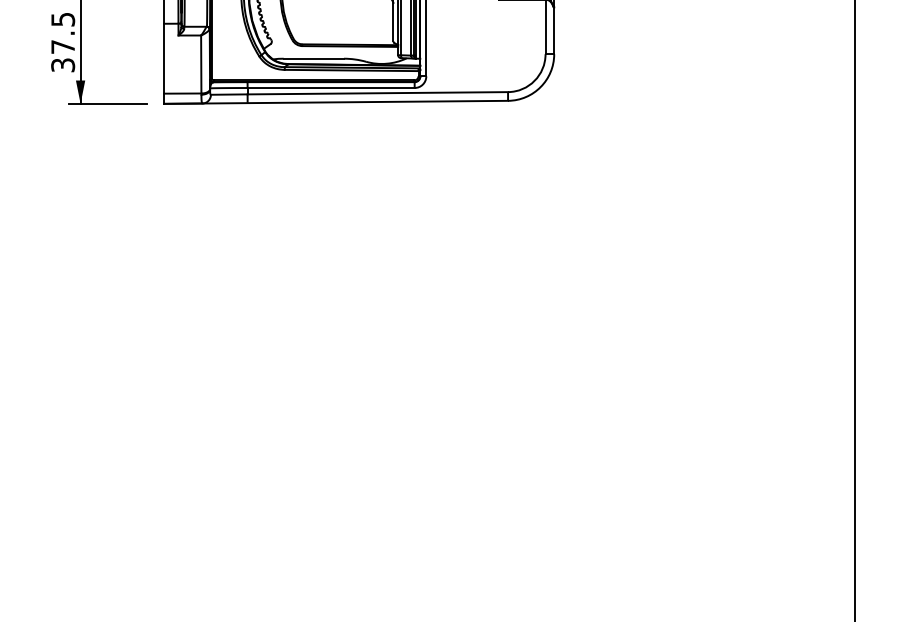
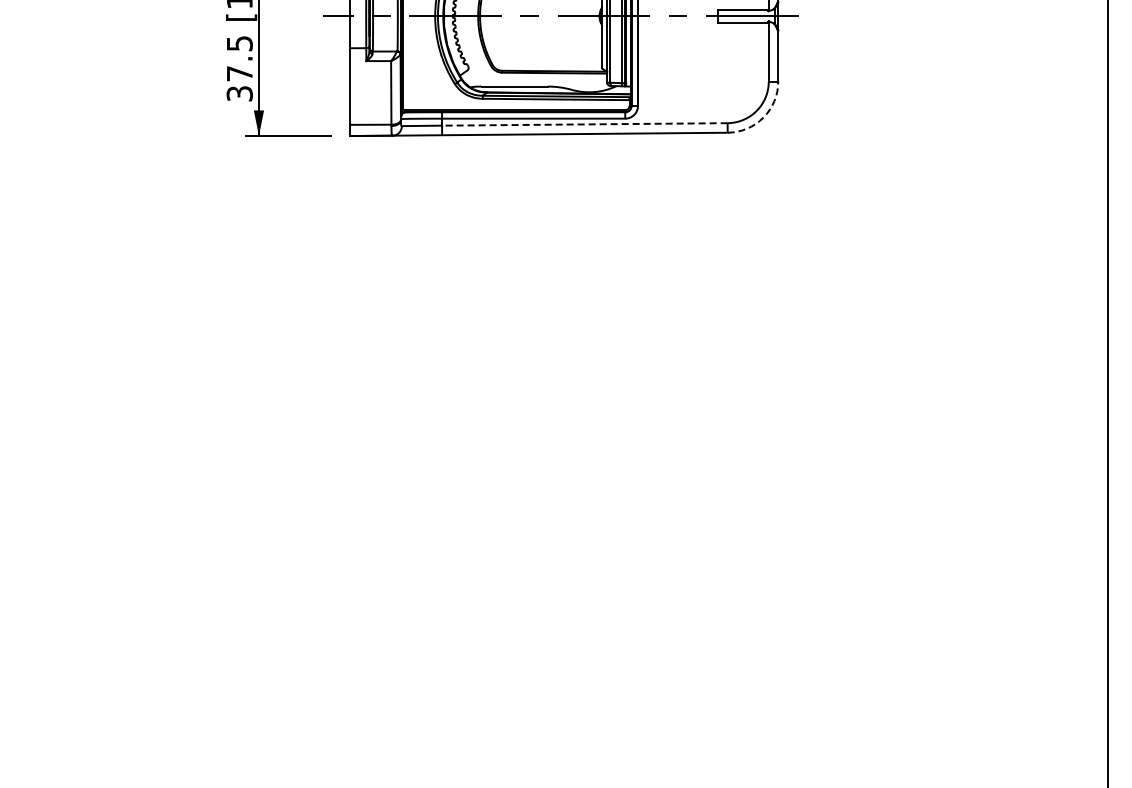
arc: (540, 86) -> (763, 117), solid -> dashed
line: (377, 93) -> (584, 124), solid -> dashed

